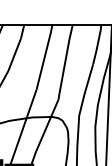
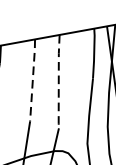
line: (44, 56) -> (32, 79), solid -> dashed
line: (65, 62) -> (59, 82), solid -> dashed

